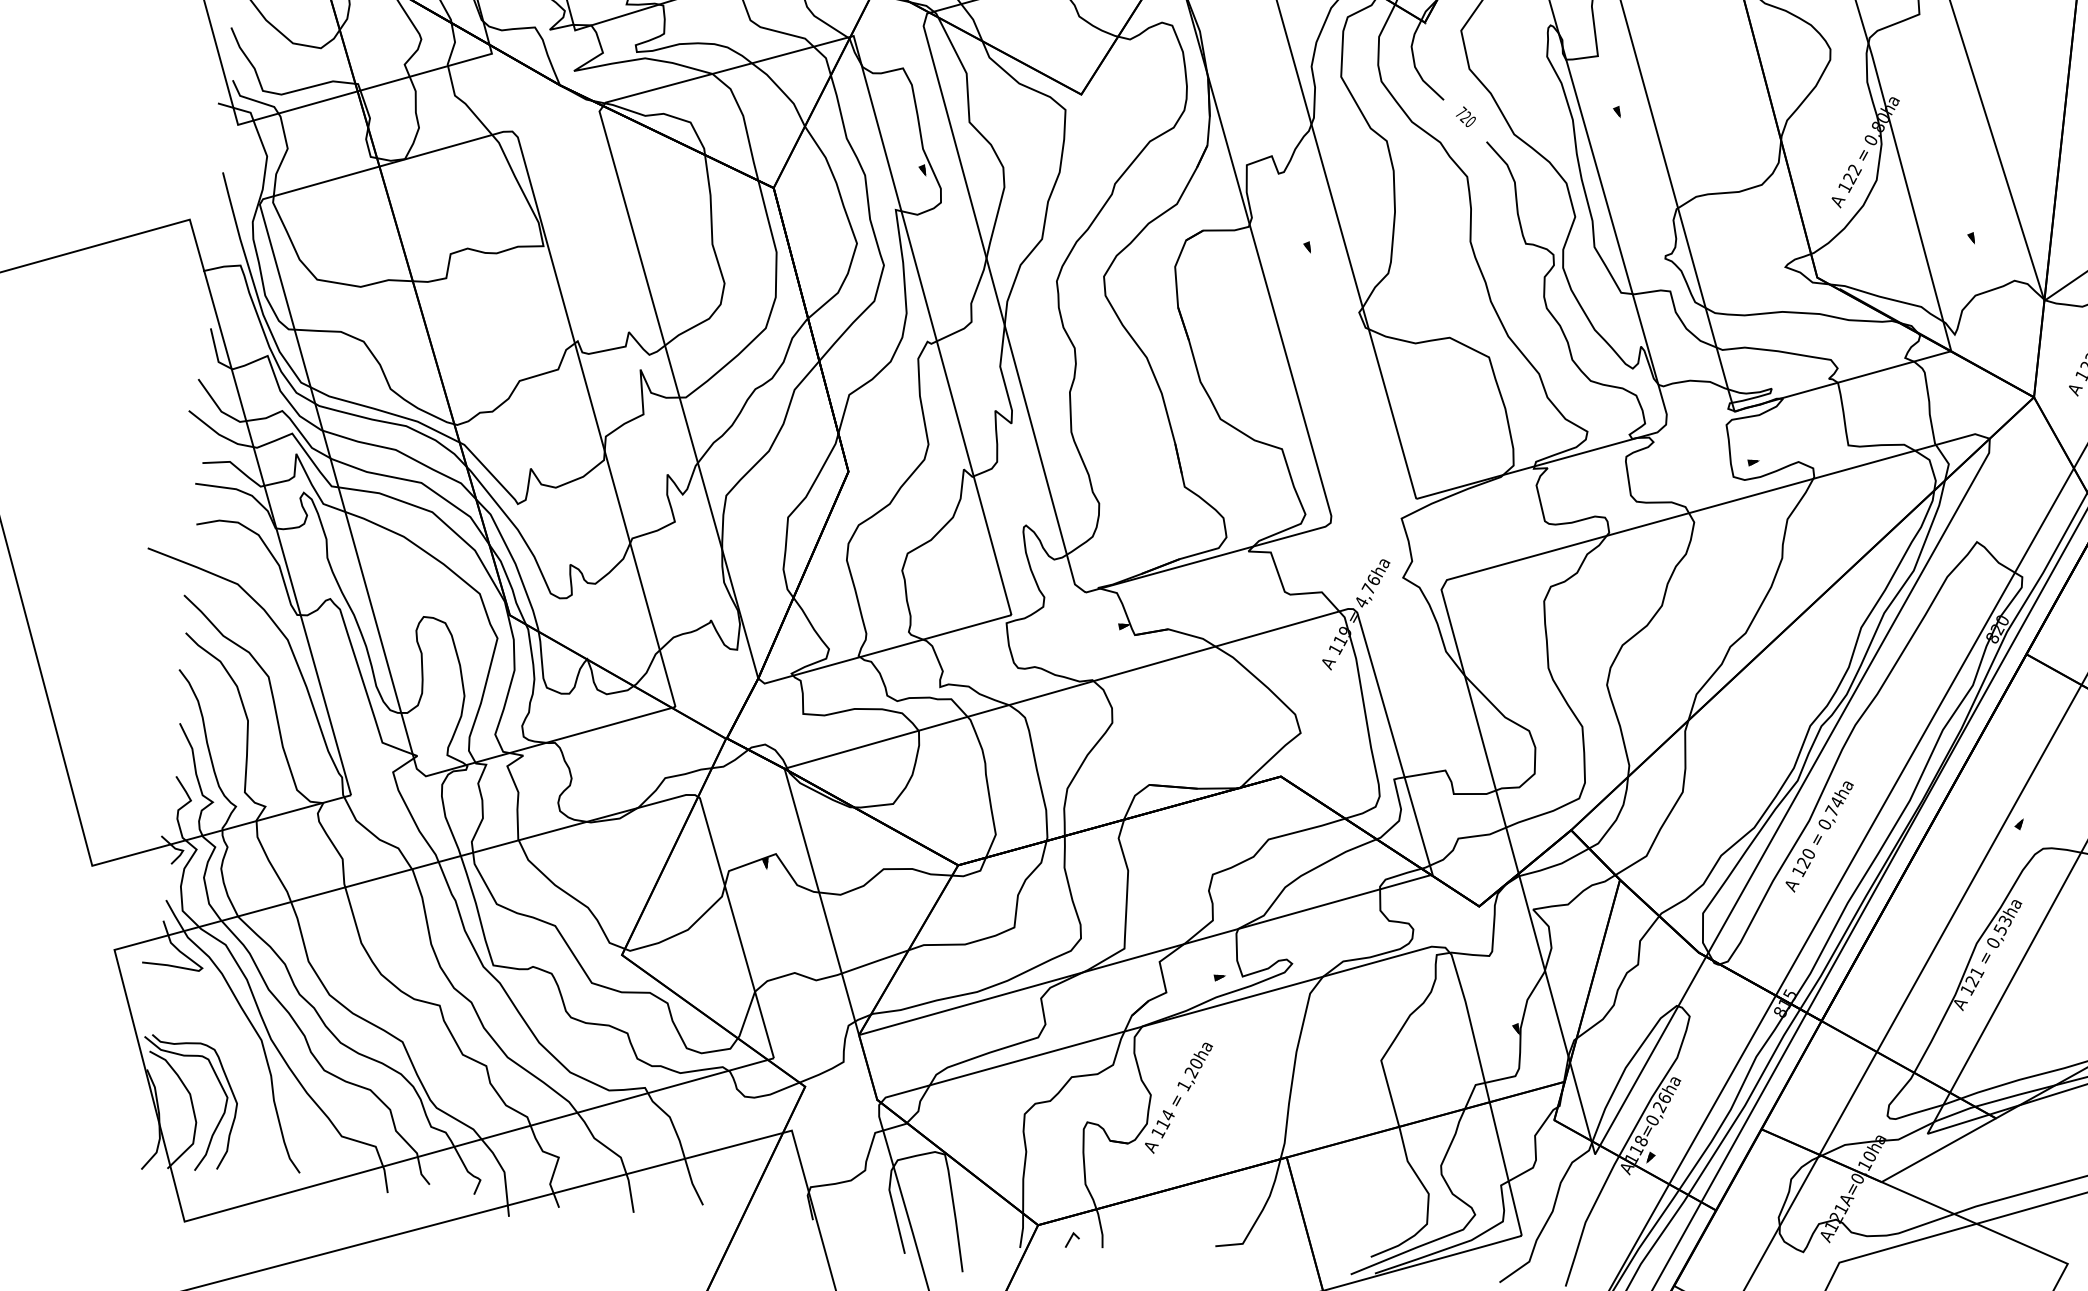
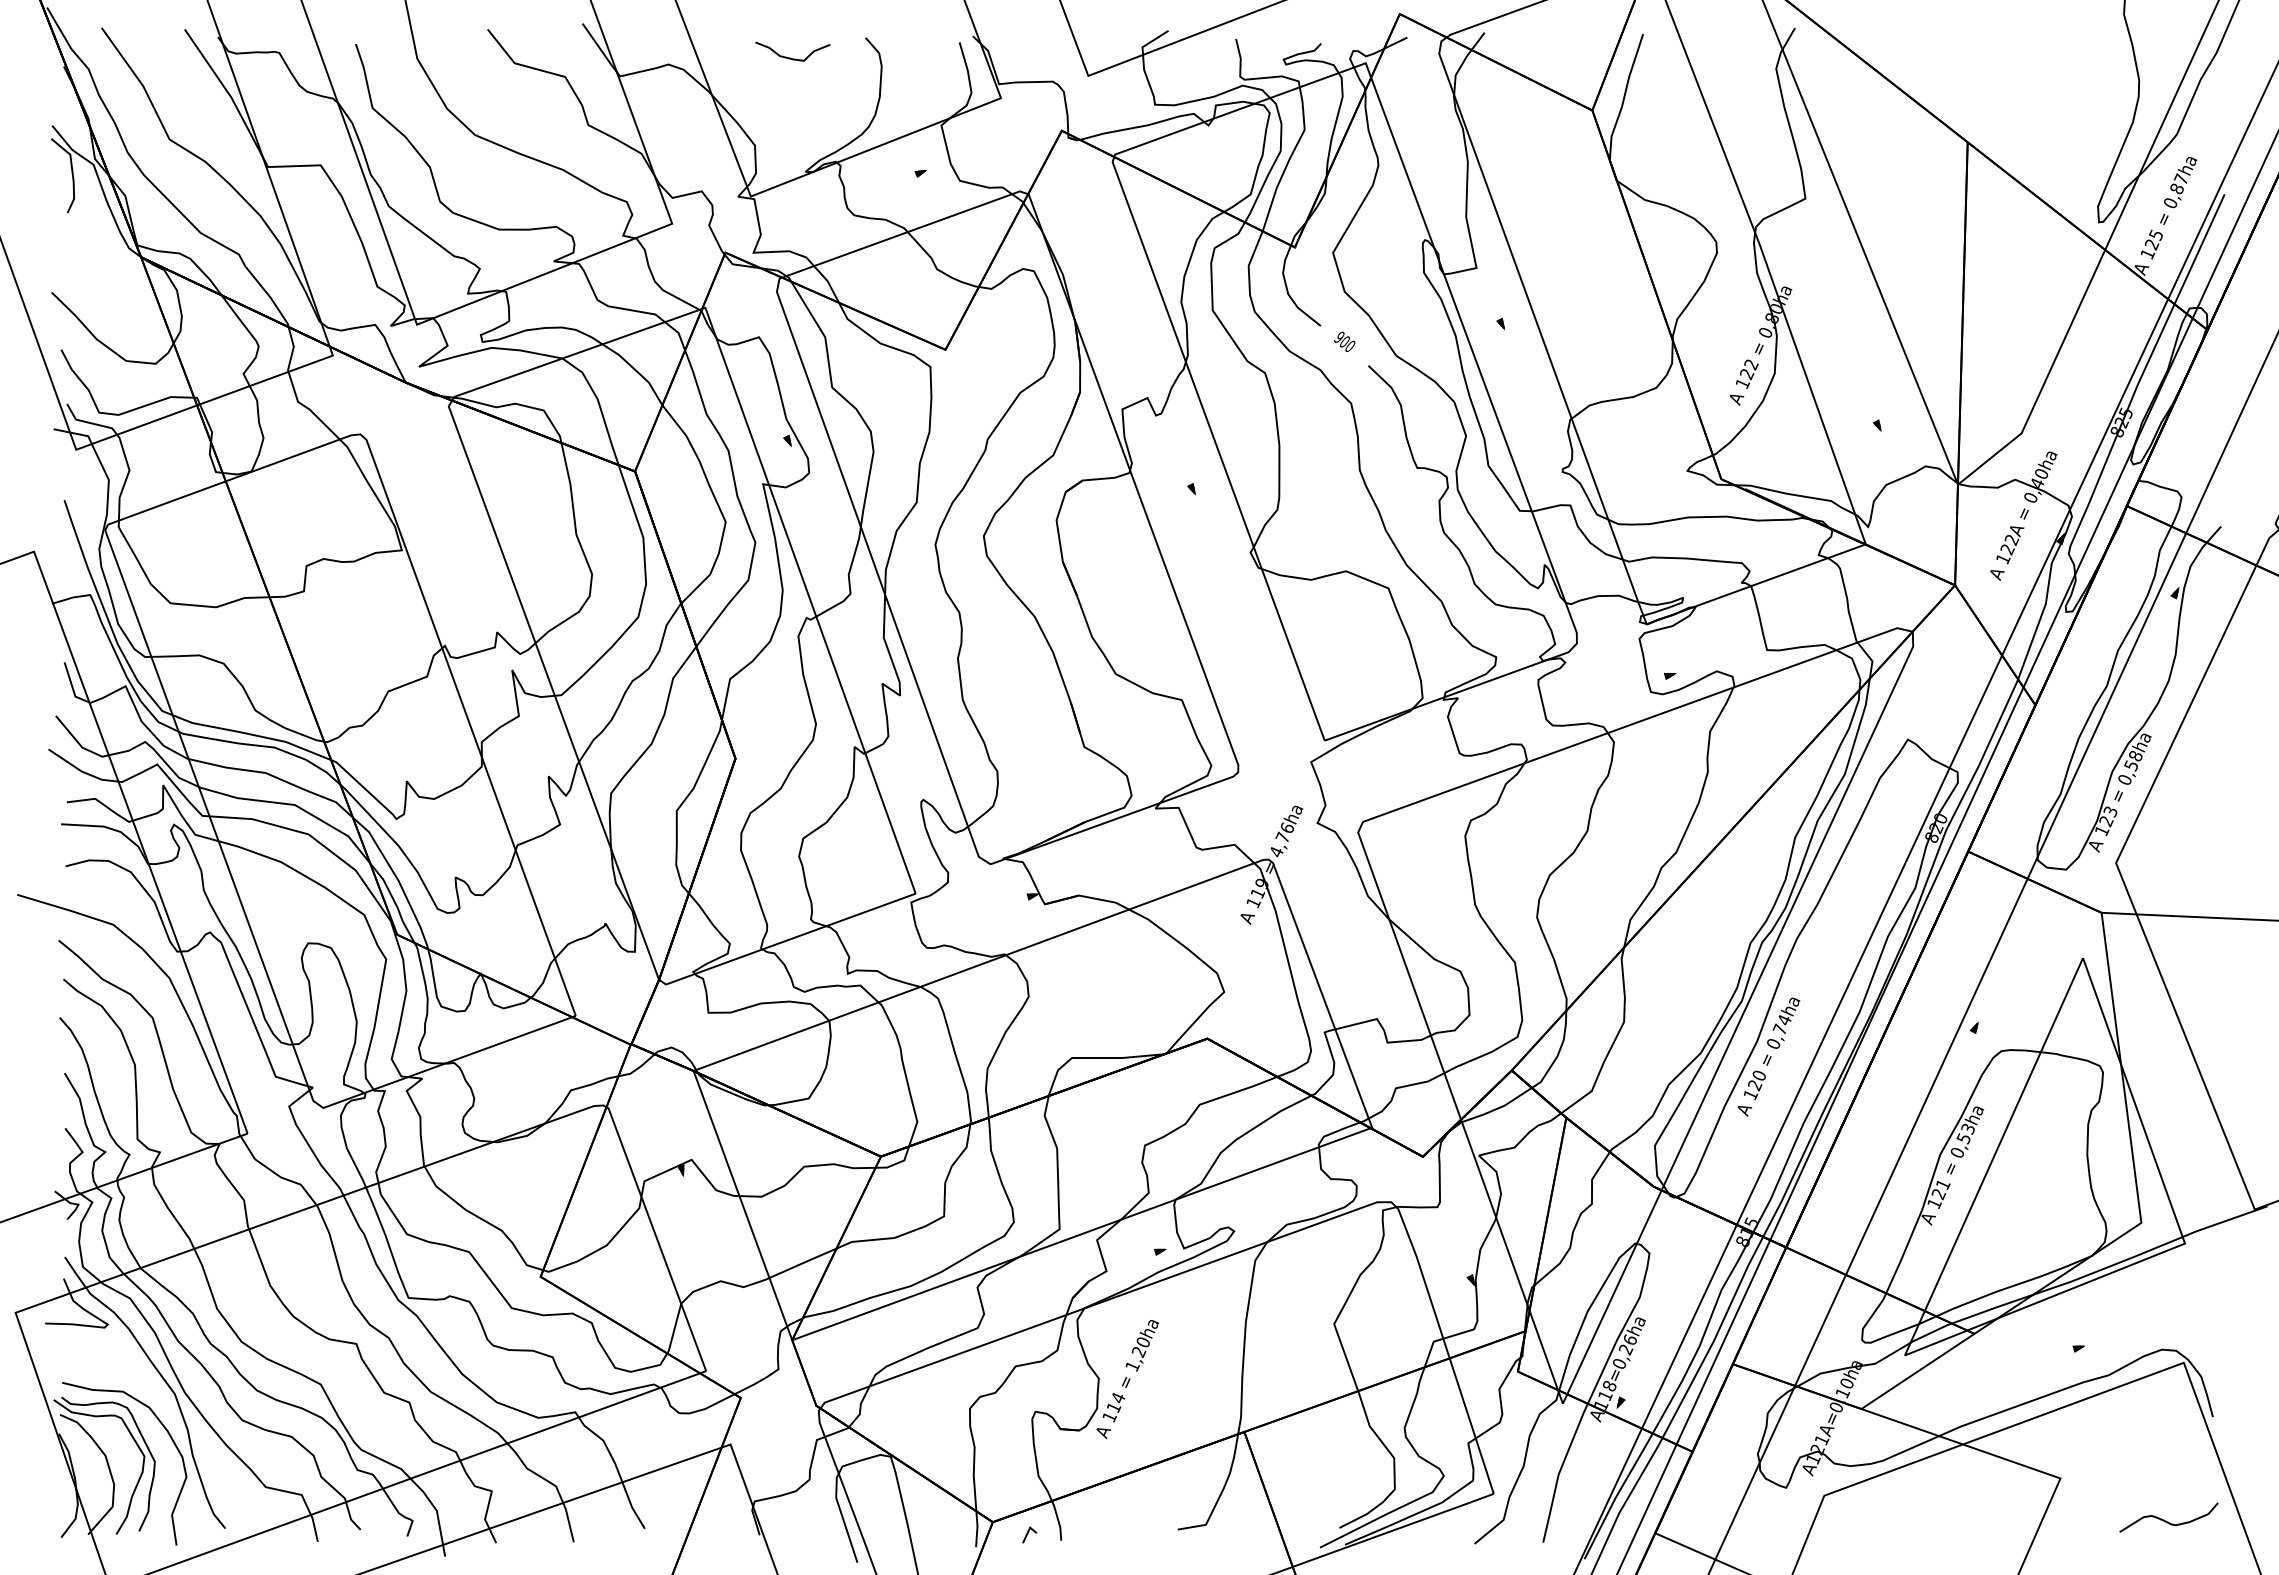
text: (1462, 114) -> (1341, 339), 720 -> 900
curve: (254, 1084) -> (171, 1440), added

